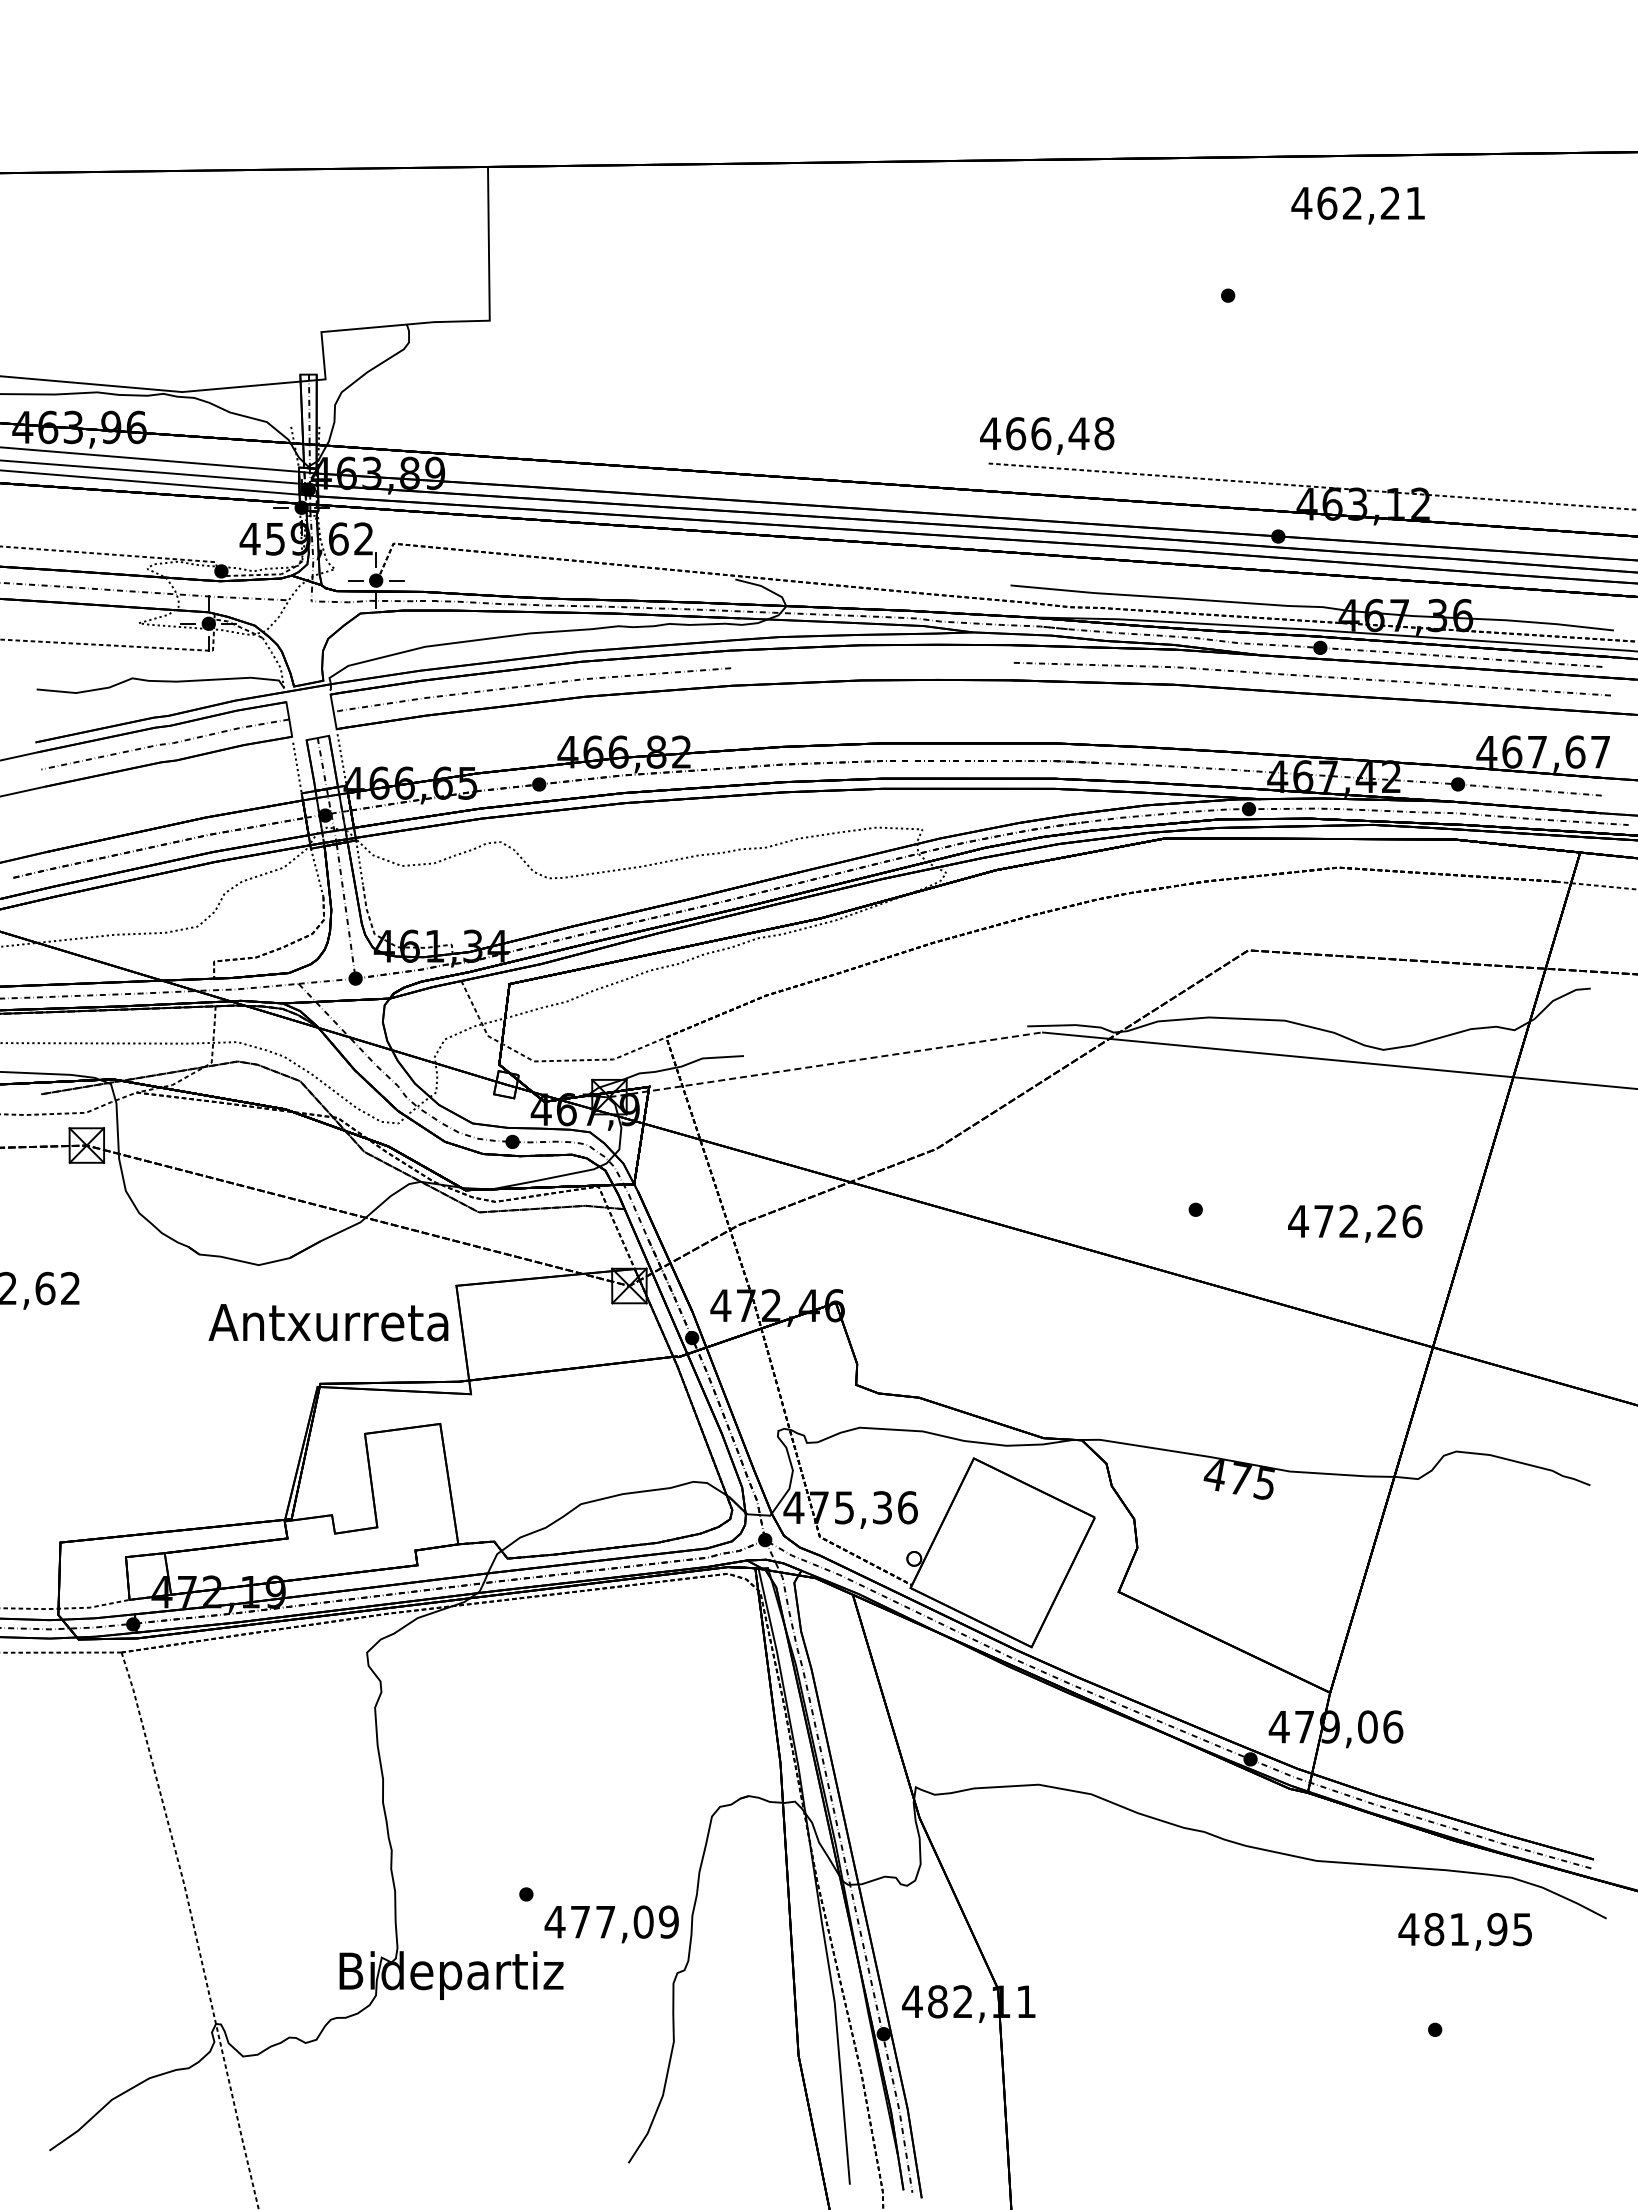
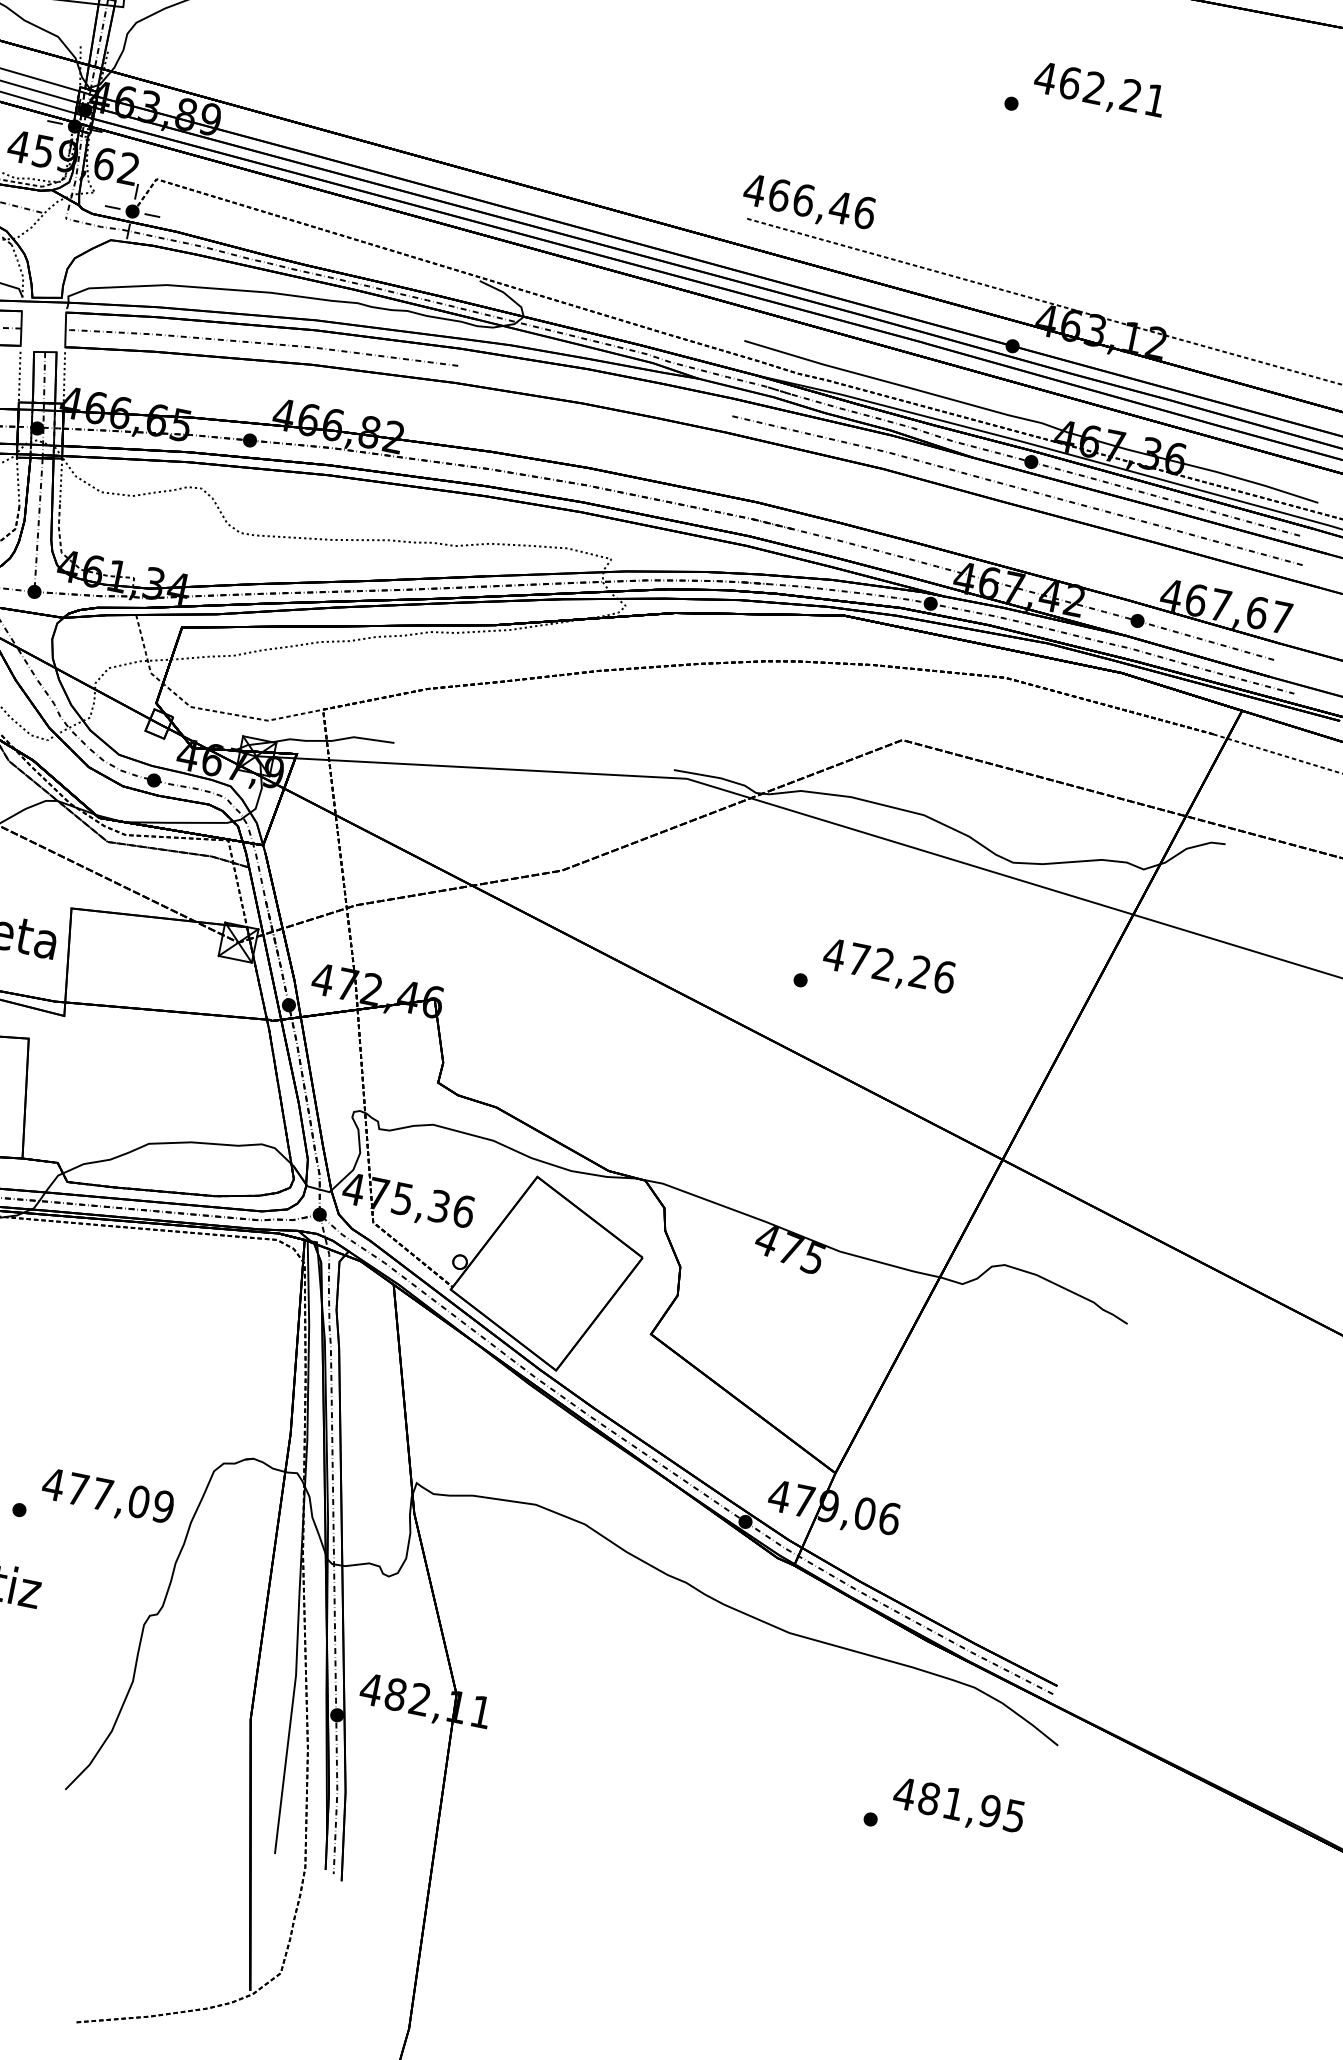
text: (1357, 205) -> (1098, 91), moved
text: (1104, 433) -> (864, 212), 466,48 -> 466,46
line: (825, 1064) -> (471, 767), dashed -> solid
text: (1355, 1223) -> (889, 967), moved
text: (611, 1924) -> (107, 1497), moved
text: (1464, 1931) -> (958, 1806), moved

